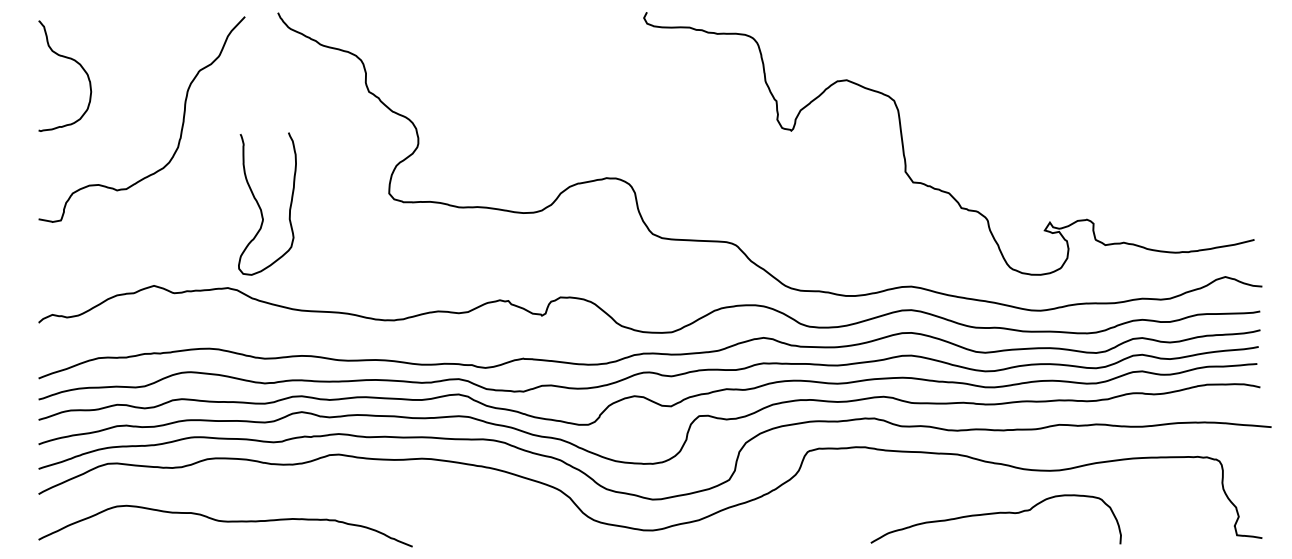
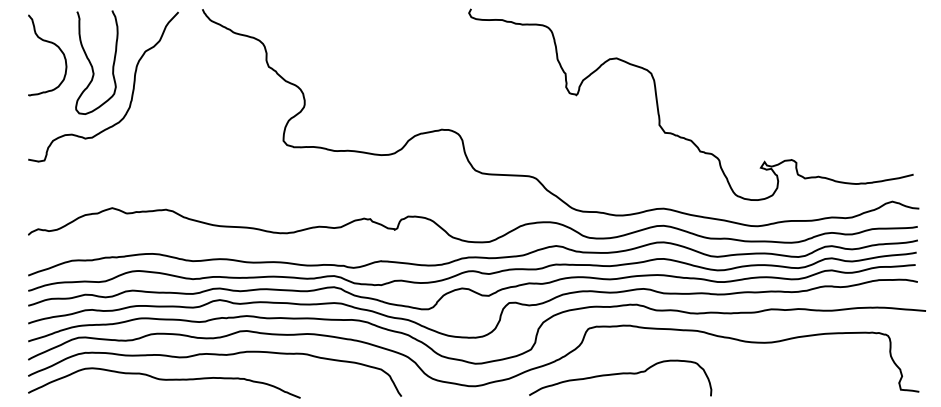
curve: (261, 208) -> (92, 65), moved
curve: (294, 488) -> (214, 355), added
curve: (996, 514) -> (620, 374), moved

